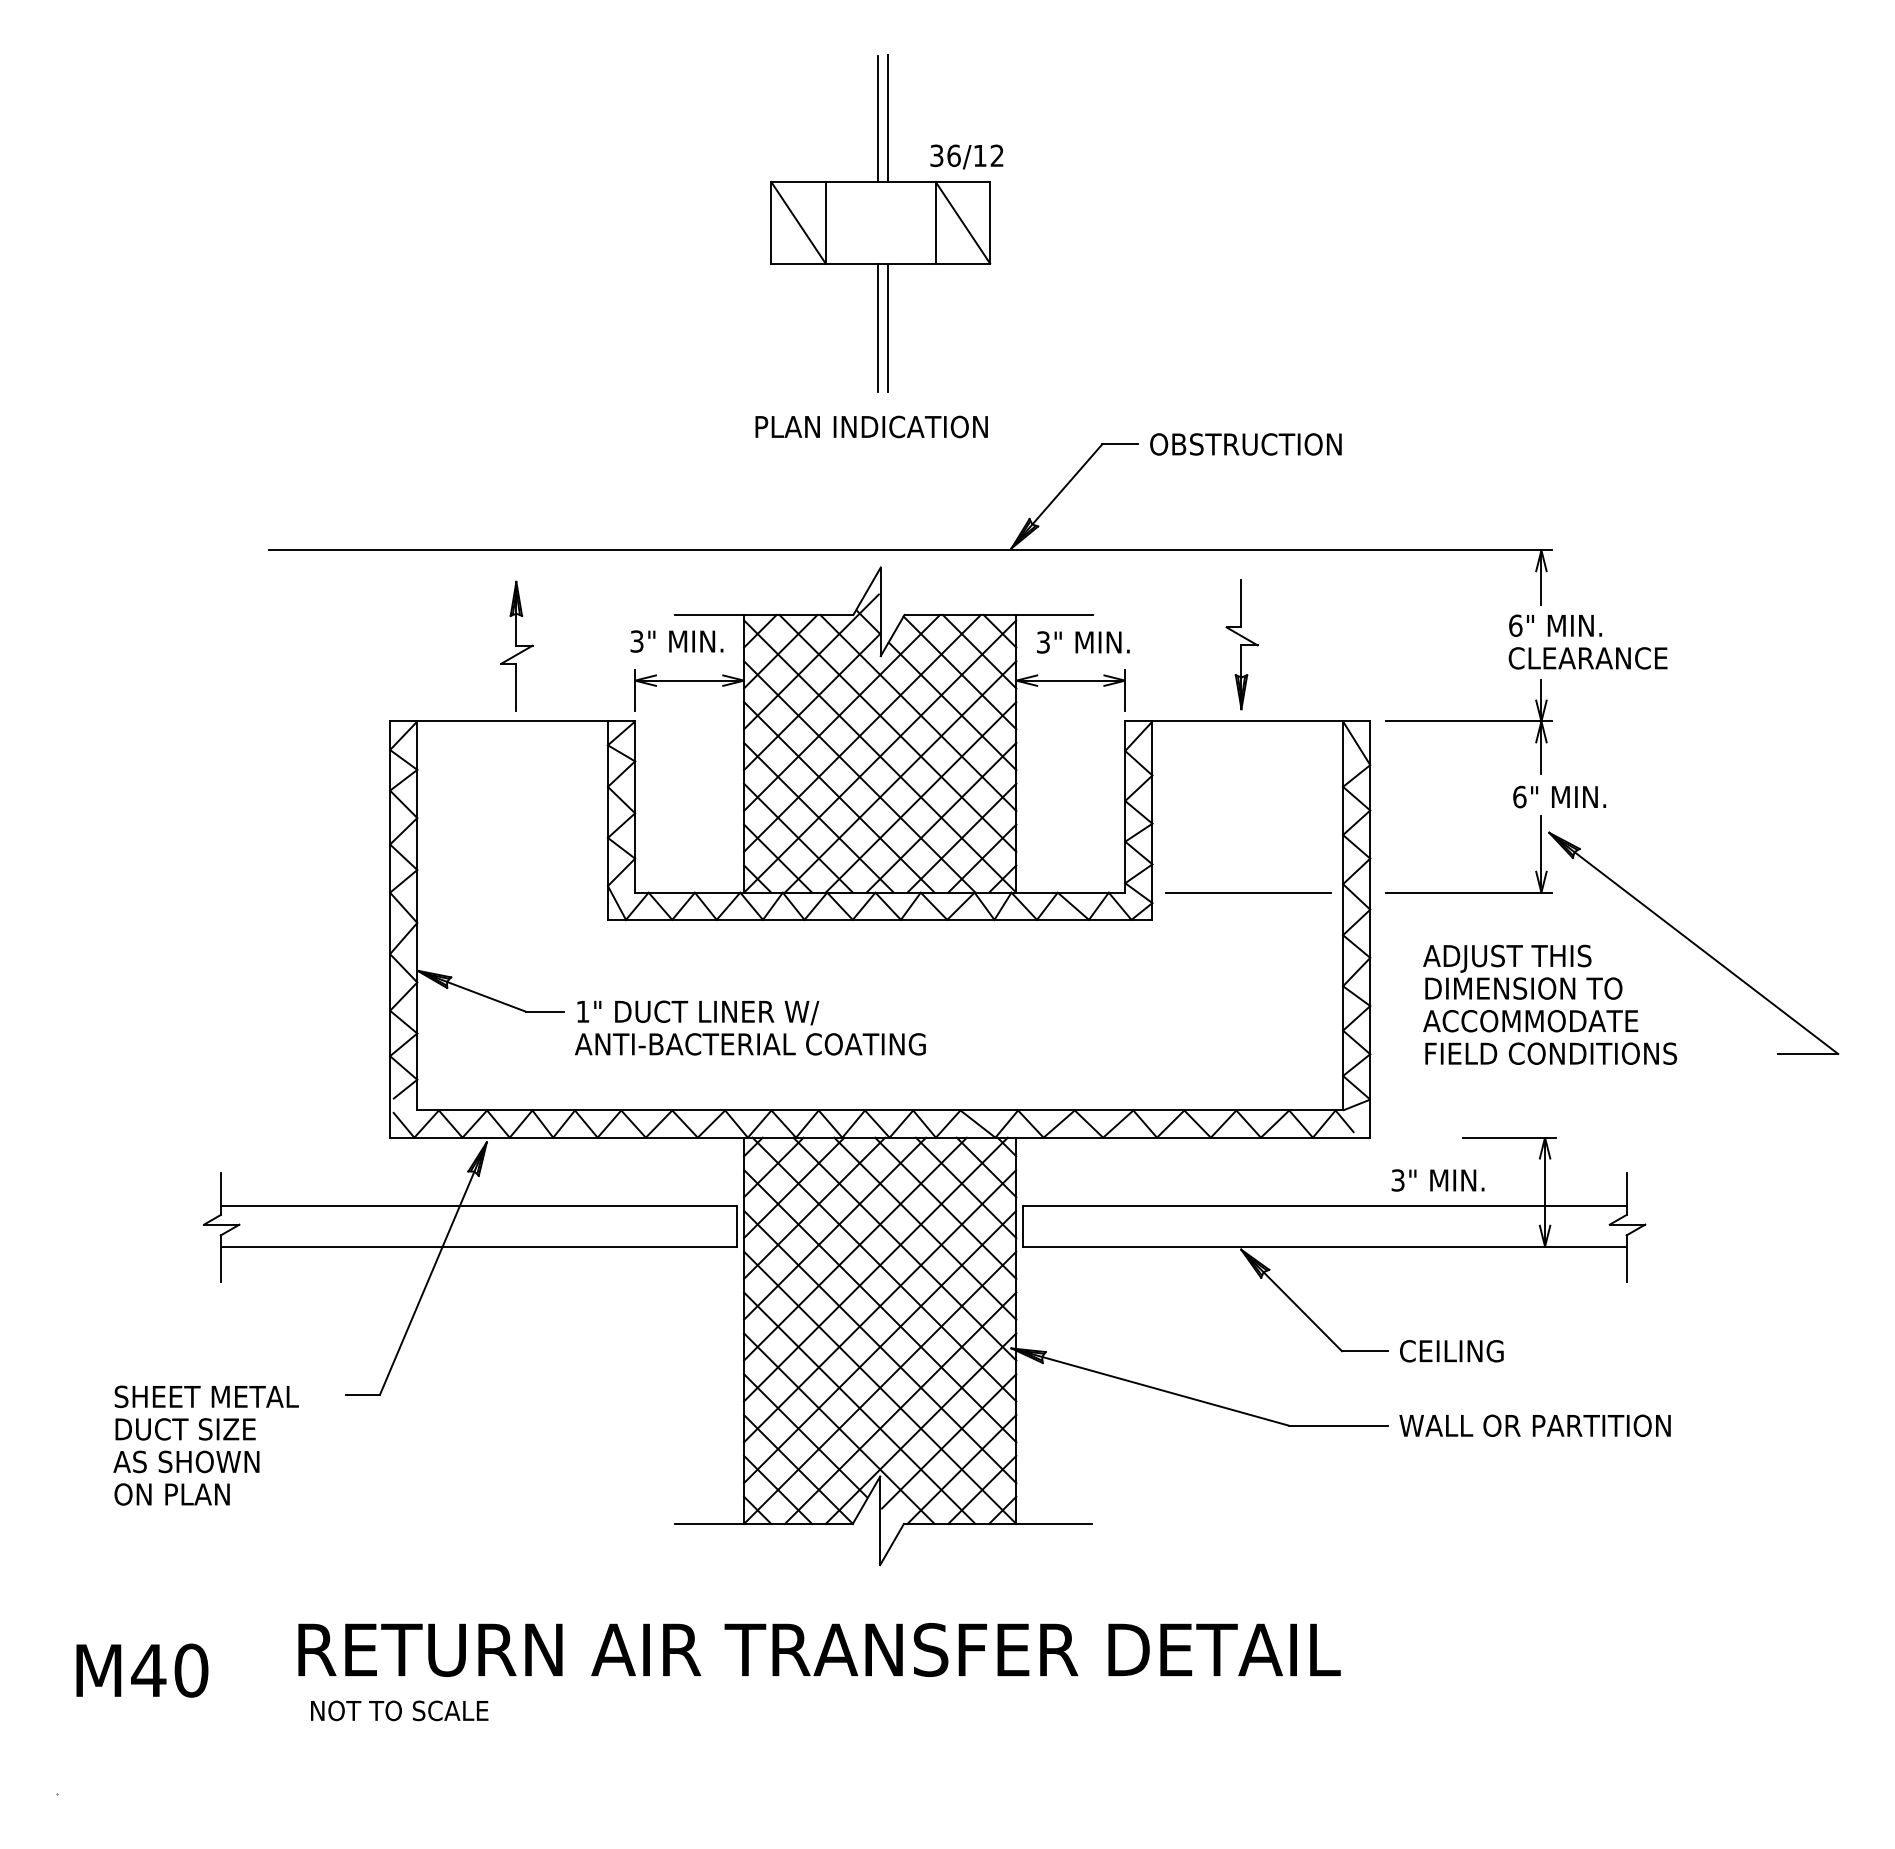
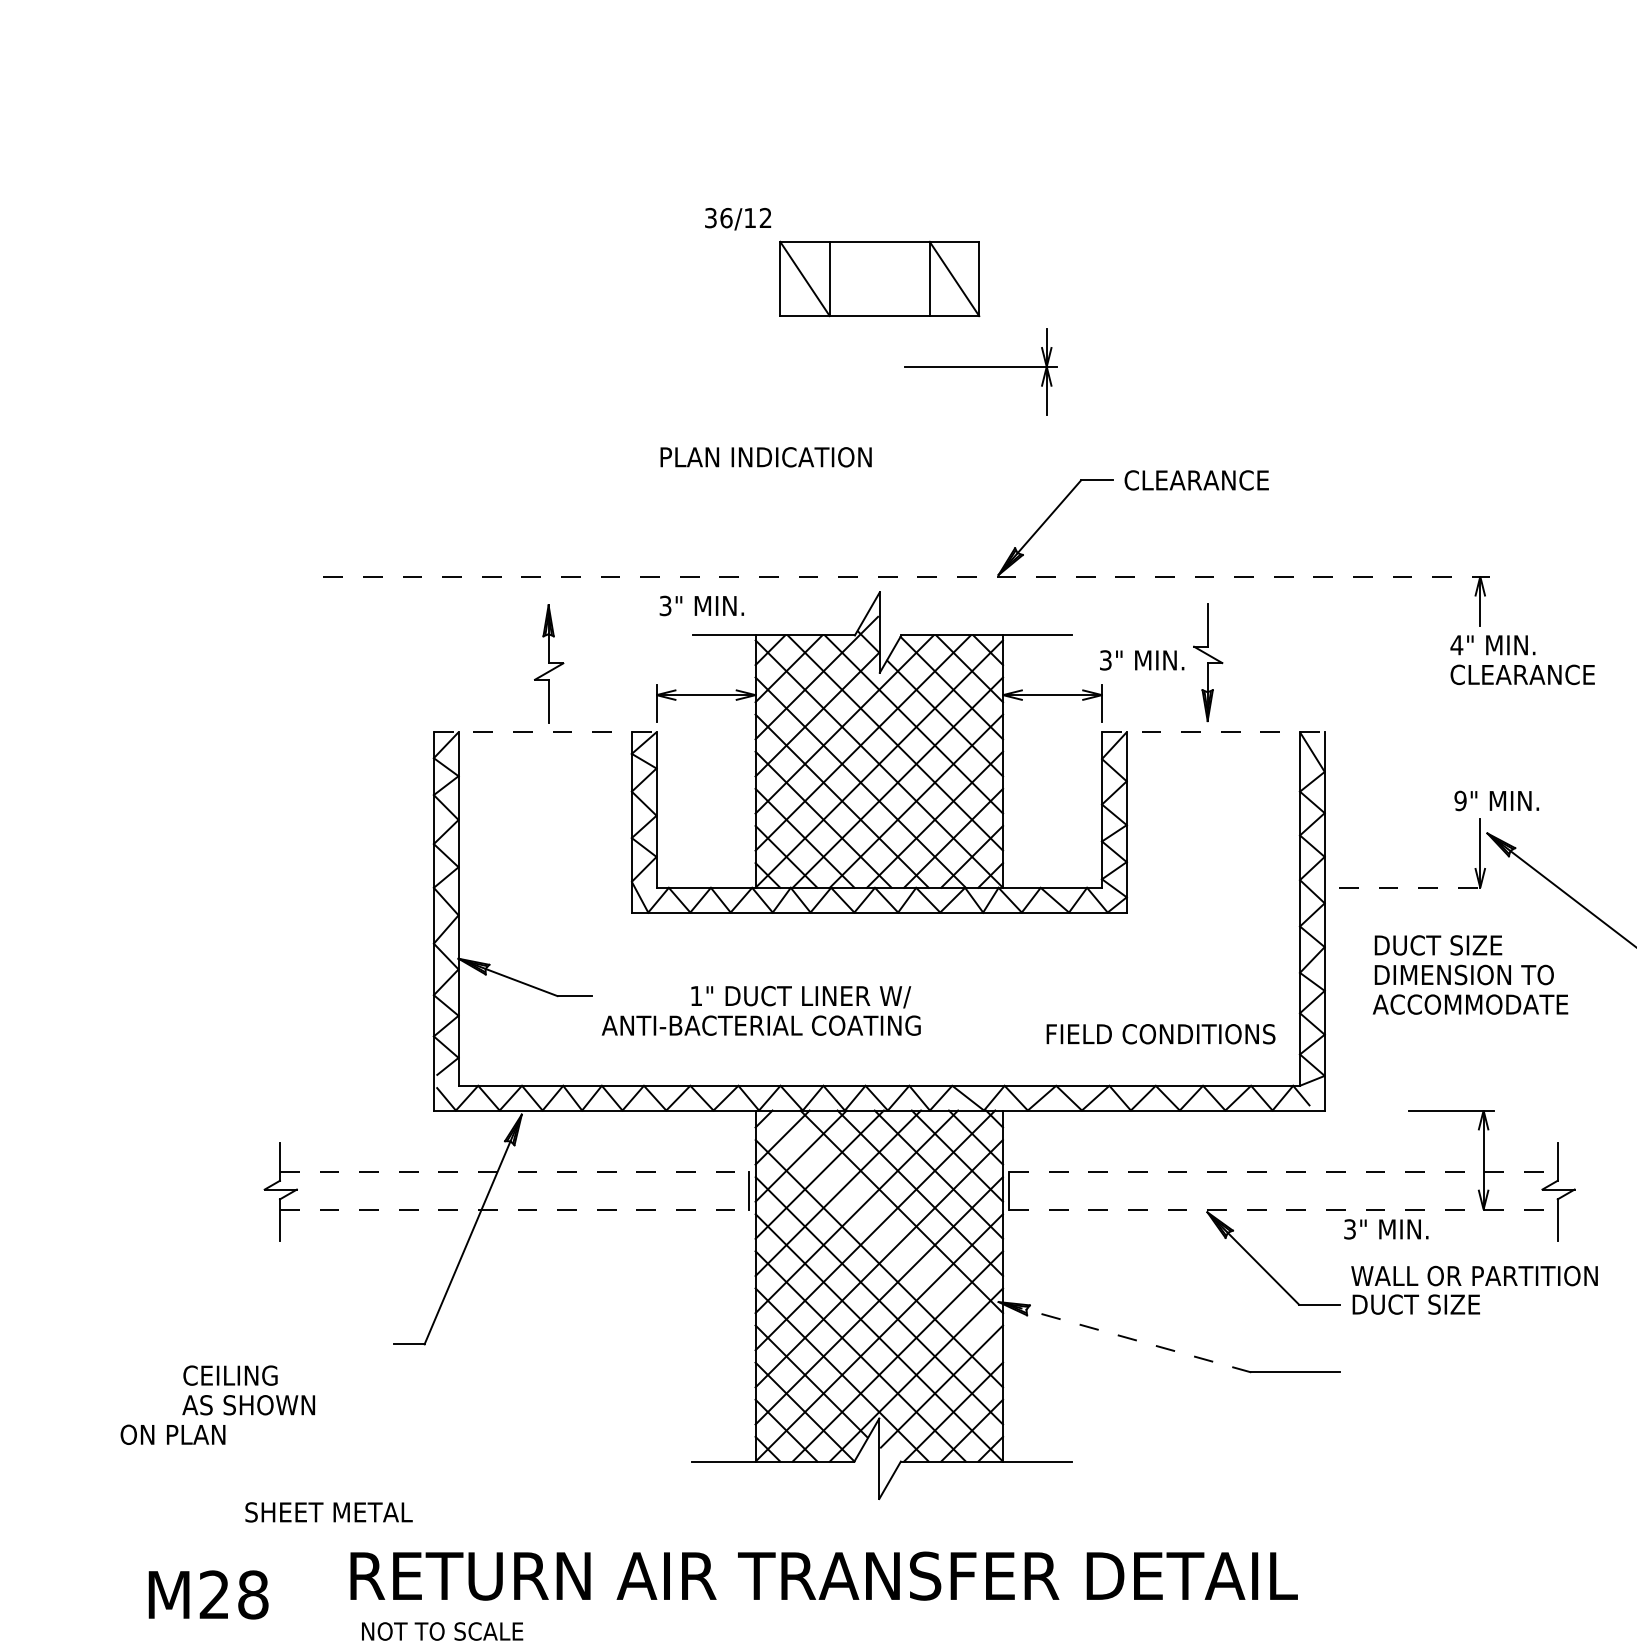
line: (877, 118) -> (876, 184), removed
line: (888, 118) -> (886, 184), removed
text: (966, 156) -> (737, 218), moved
line: (877, 327) -> (876, 374), removed
line: (888, 328) -> (886, 375), removed
text: (871, 426) -> (765, 456), moved
text: (1248, 444) -> (1214, 480), OBSTRUCTION -> CLEARANCE
line: (910, 550) -> (906, 576), solid -> dashed
text: (1515, 625) -> (1456, 645), 6" -> 4"
text: (676, 641) -> (701, 605), moved
text: (1083, 642) -> (1142, 660), moved
line: (512, 721) -> (545, 732), solid -> dashed
line: (1247, 721) -> (1213, 732), solid -> dashed
part: (1468, 726) -> (980, 371), moved
text: (1519, 796) -> (1460, 800), 6" -> 9"
line: (1247, 892) -> (1213, 887), removed
line: (1469, 892) -> (1414, 887), solid -> dashed
text: (1507, 958) -> (1449, 947), ADJUST THIS -> DUCT SIZE
text: (698, 1012) -> (801, 996), moved
text: (1551, 1053) -> (1161, 1034), moved
text: (1437, 1180) -> (1385, 1229), moved
line: (479, 1205) -> (515, 1172), solid -> dashed
line: (1324, 1205) -> (1283, 1172), solid -> dashed
line: (479, 1246) -> (515, 1209), solid -> dashed
line: (1324, 1246) -> (1283, 1209), solid -> dashed
line: (884, 1269) -> (883, 1230), removed
text: (1470, 1351) -> (1415, 1304), CEILING -> DUCT SIZE
line: (1150, 1386) -> (1124, 1336), solid -> dashed
text: (206, 1396) -> (328, 1512), moved
text: (1534, 1425) -> (1473, 1275), moved
text: (184, 1429) -> (246, 1375), DUCT SIZE -> CEILING
text: (171, 1494) -> (172, 1434), moved
text: (169, 1670) -> (233, 1594), M40 -> M28

